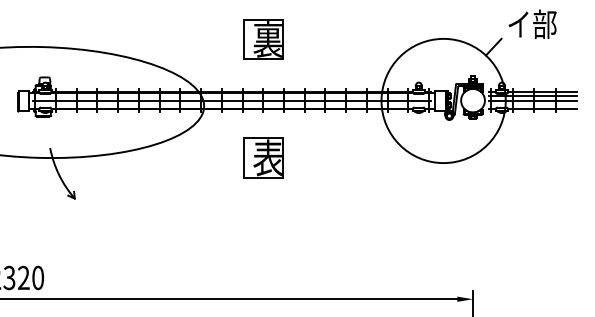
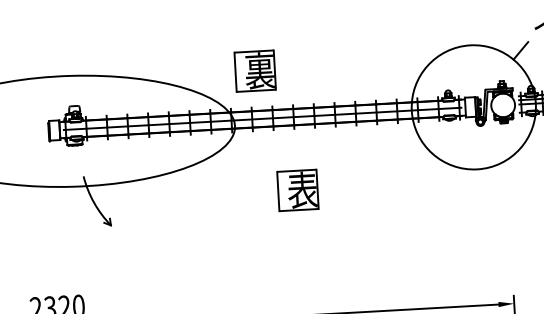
part: (263, 39) -> (255, 71), moved
part: (263, 157) -> (298, 189), moved

